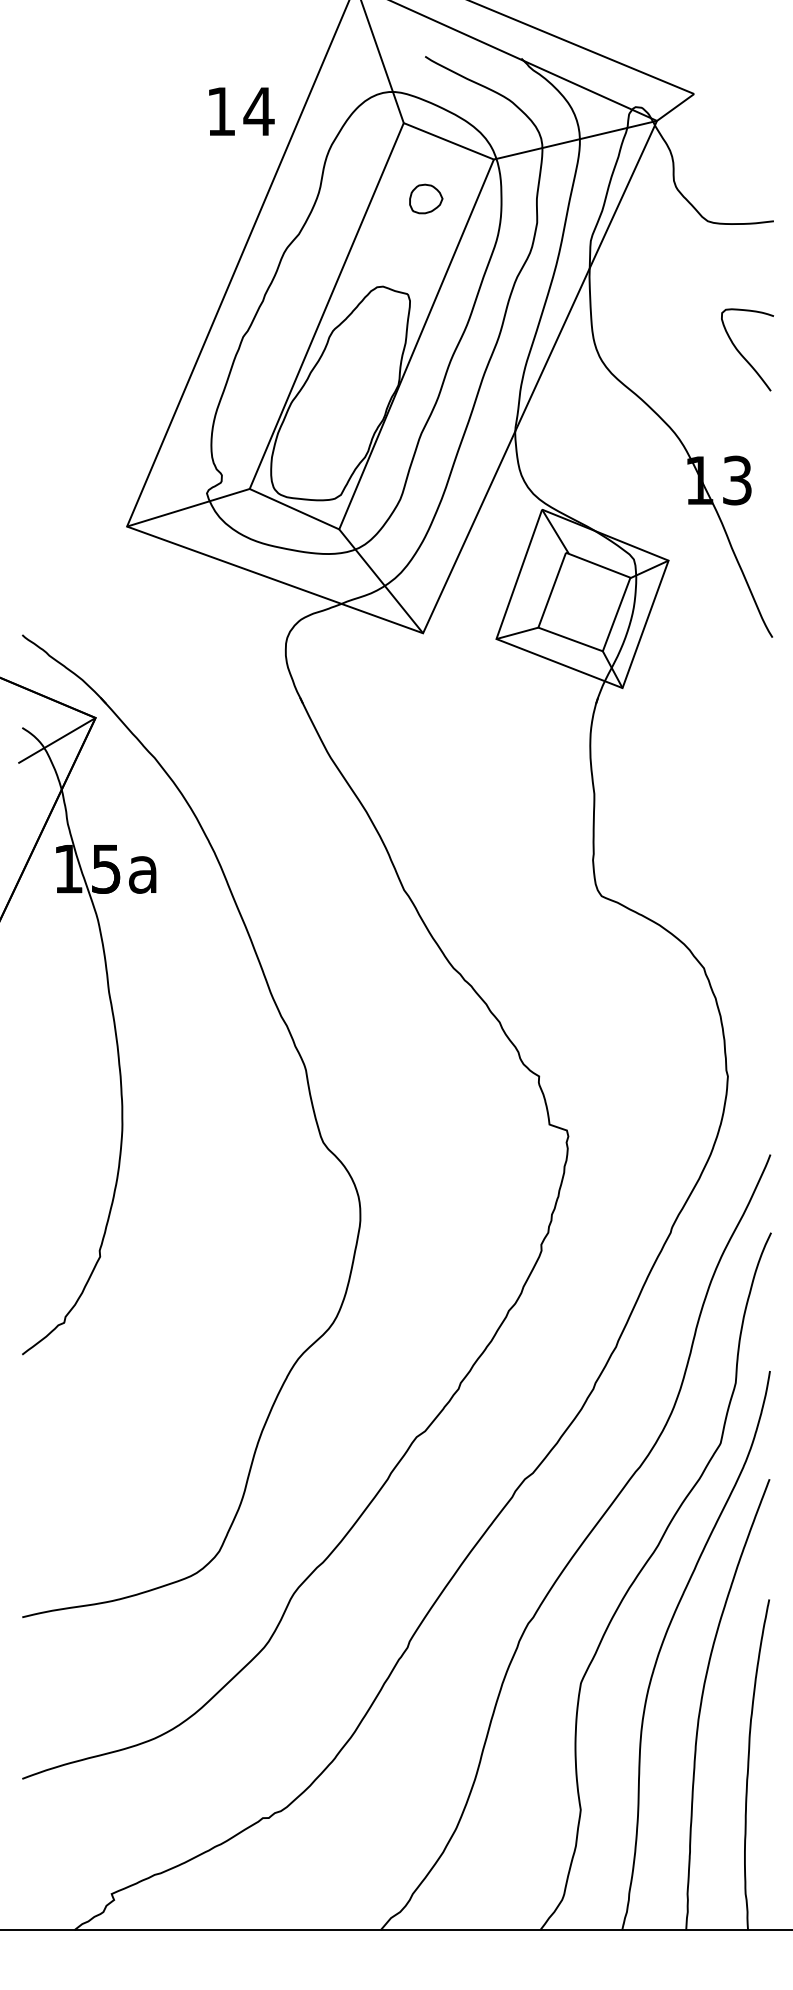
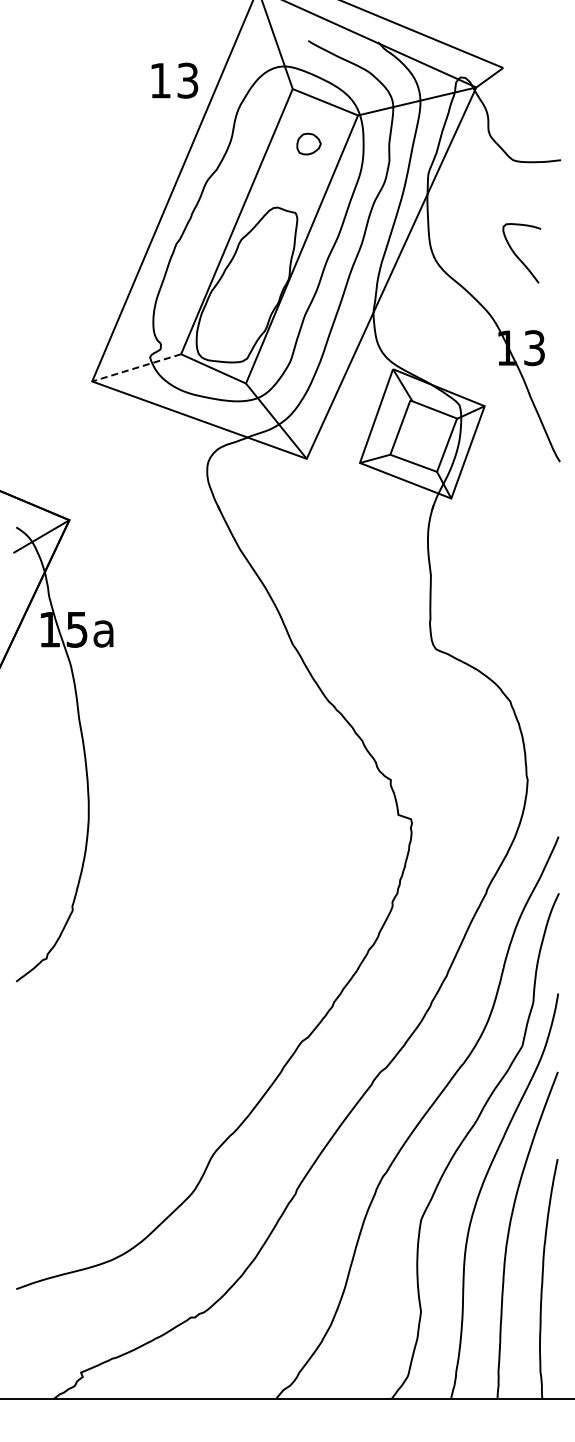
text: (258, 111) -> (187, 80), 14 -> 13
curve: (742, 354) -> (518, 256), moved
line: (188, 508) -> (136, 368), solid -> dashed
part: (308, 1093) -> (223, 792), removed

